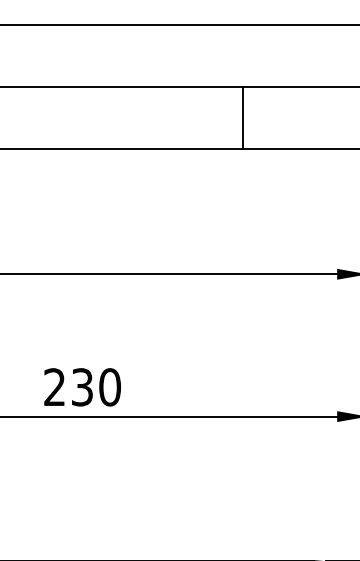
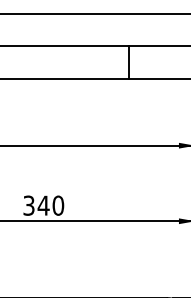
text: (68, 386) -> (36, 205), 230 -> 340

